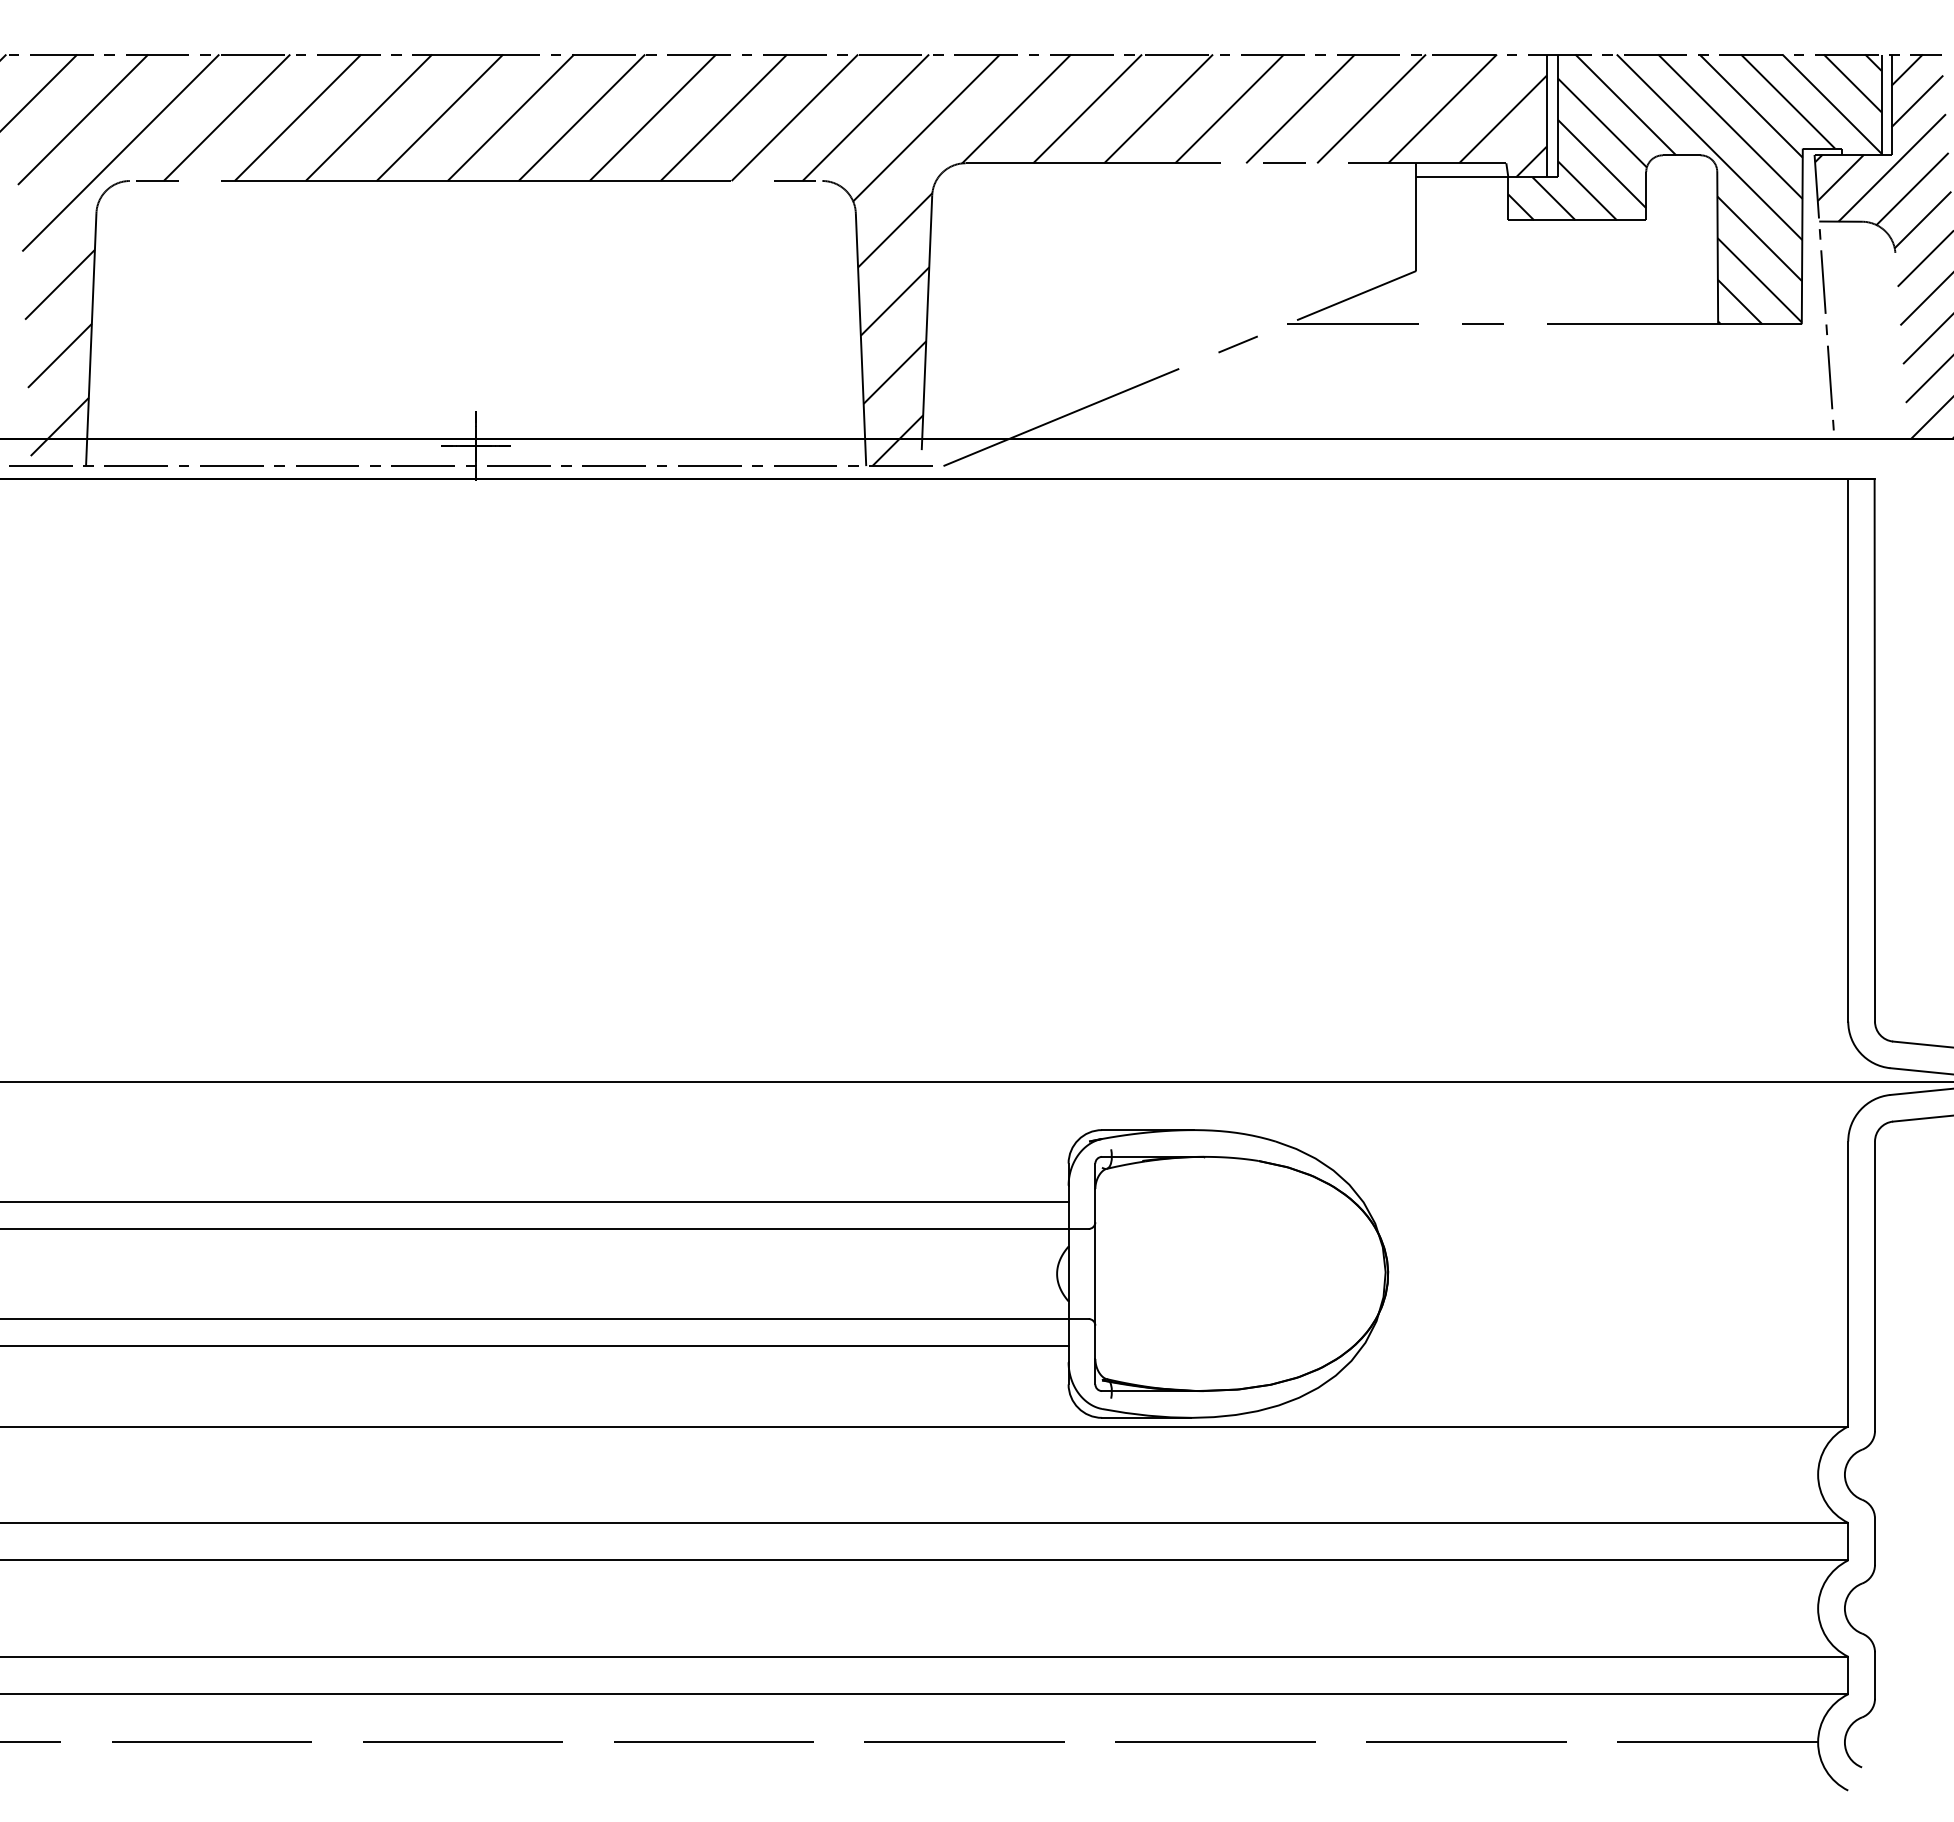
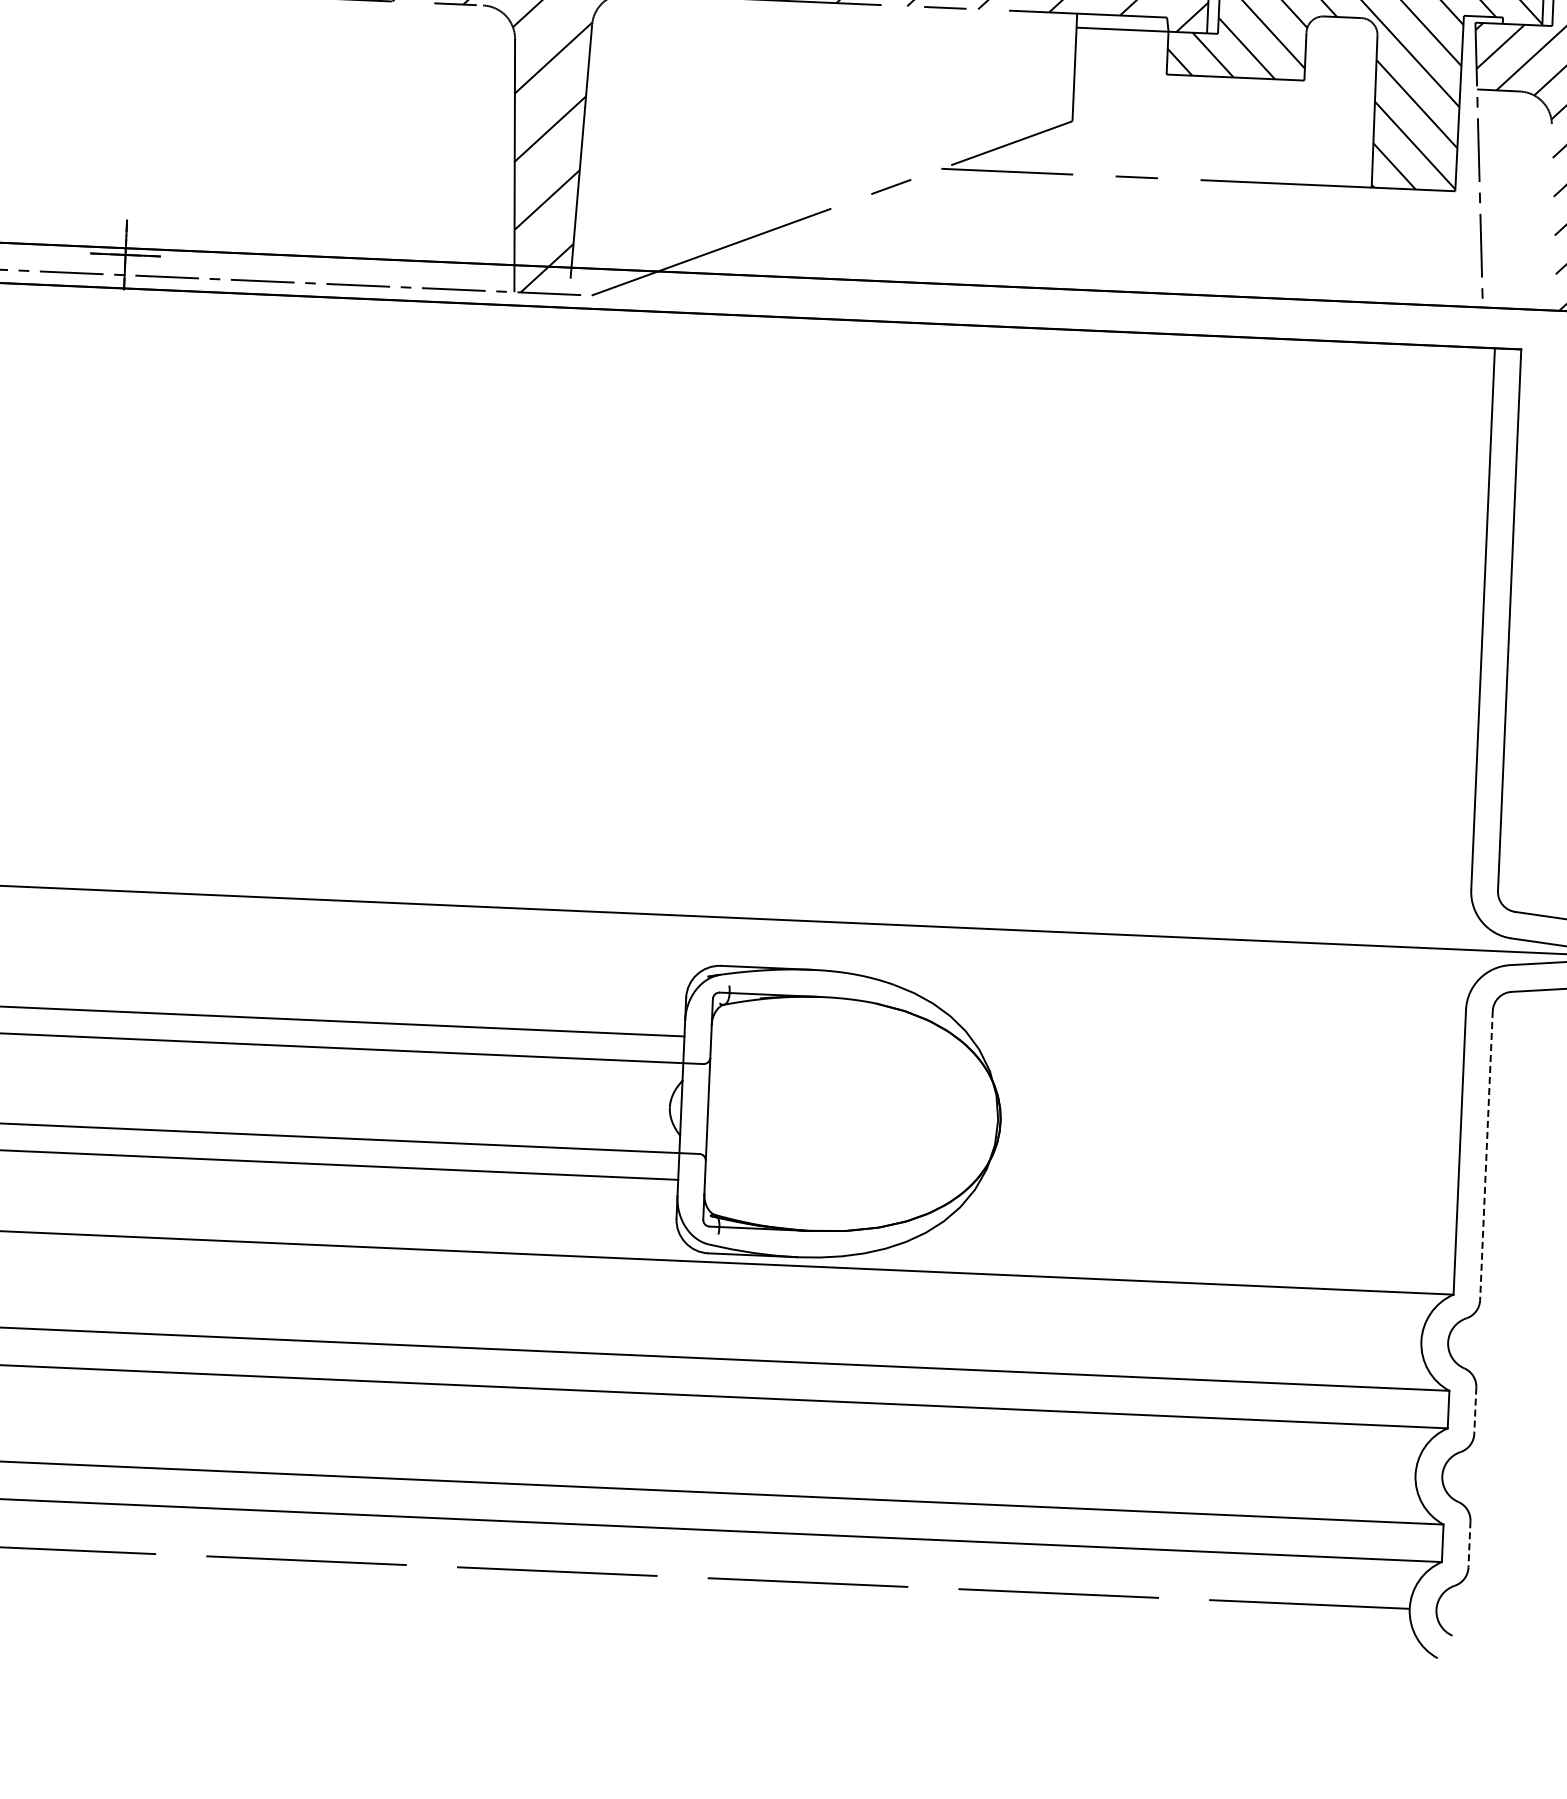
line: (1875, 1286) -> (1486, 1155), solid -> dashed
line: (1875, 1542) -> (1475, 1411), solid -> dashed
line: (1875, 1676) -> (1469, 1545), solid -> dashed

